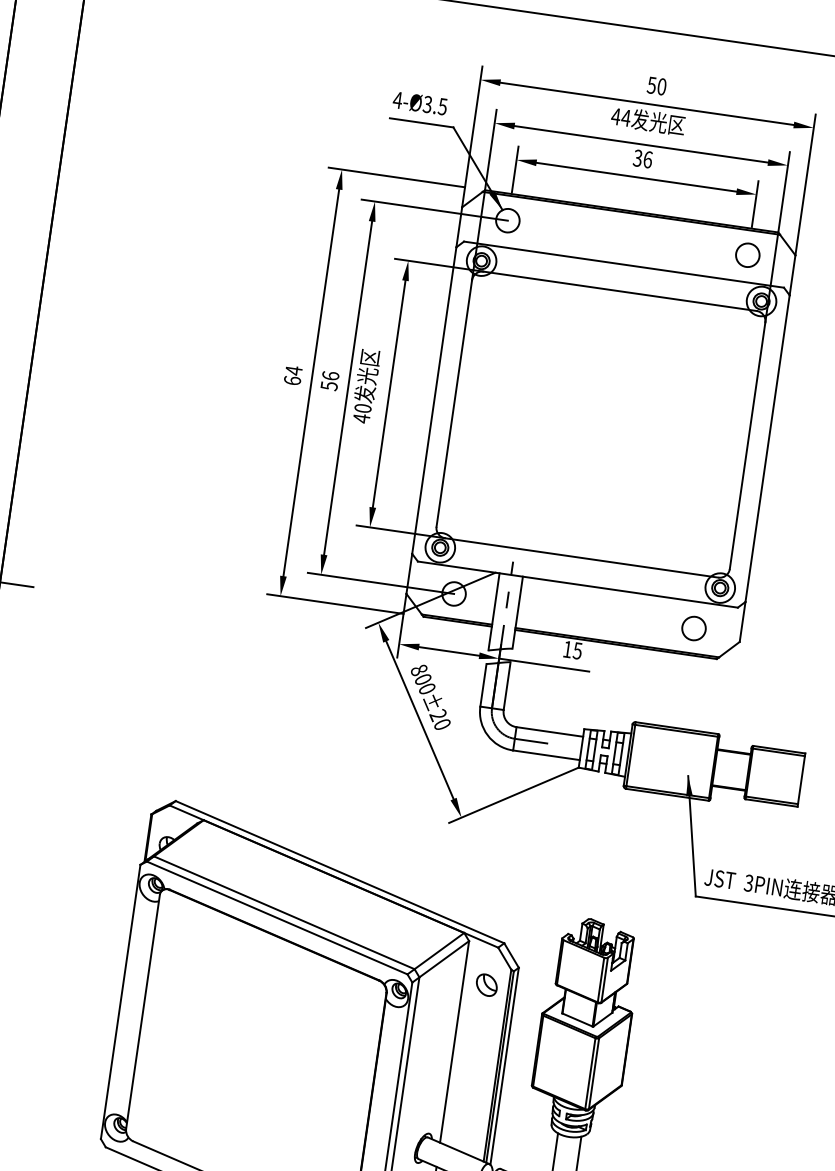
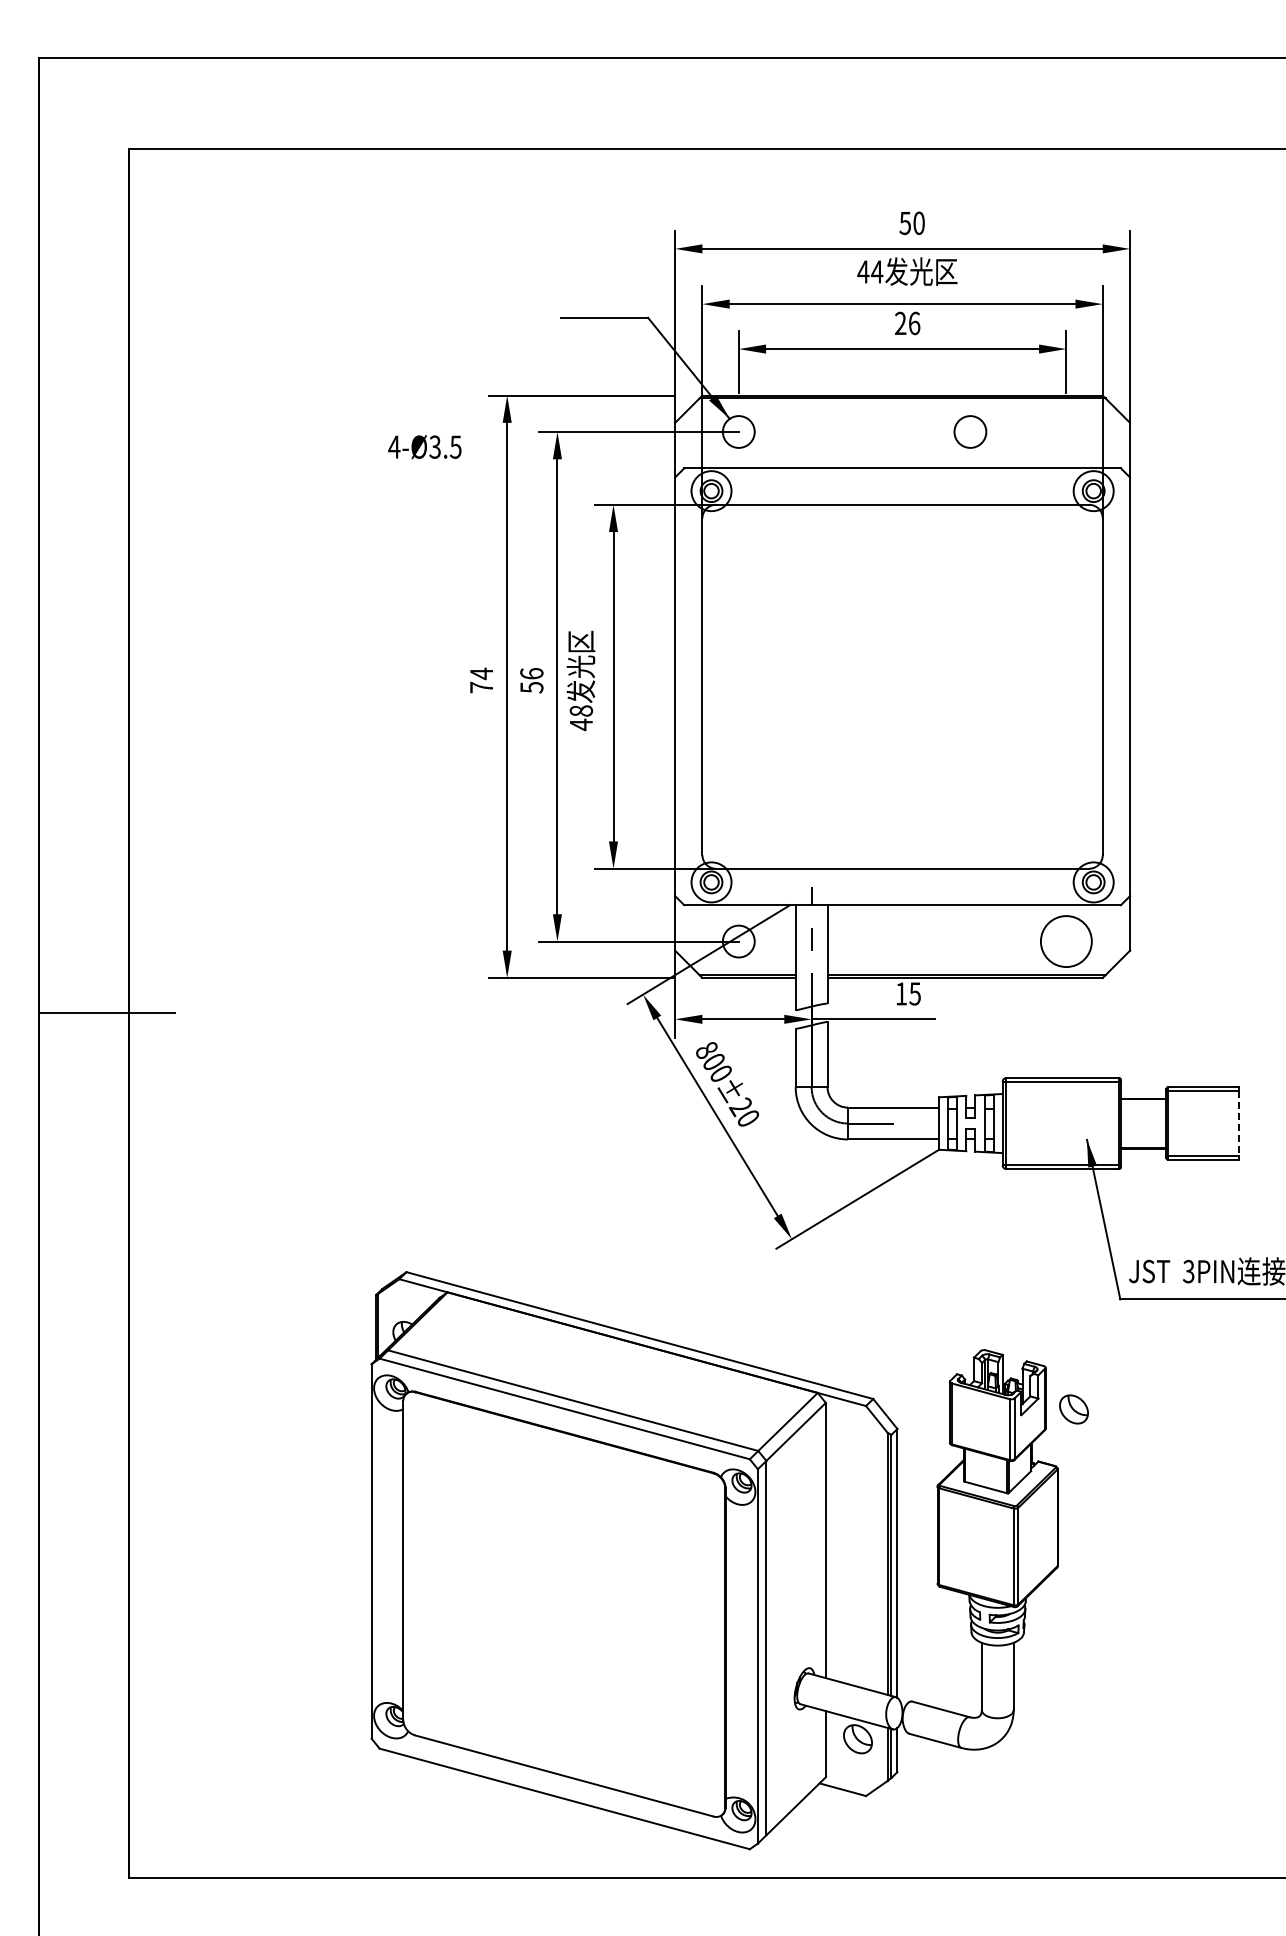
text: (419, 103) -> (424, 447), moved
text: (637, 158) -> (900, 323), 36 -> 26
circle: (747, 254) -> (970, 431), moved
text: (292, 380) -> (481, 687), 64 -> 74
text: (363, 408) -> (581, 710), 40 -> 48
circle: (694, 628) -> (1066, 941), size x1.6
line: (801, 780) -> (1239, 1123), solid -> dashed
part: (486, 985) -> (1073, 1409), moved

